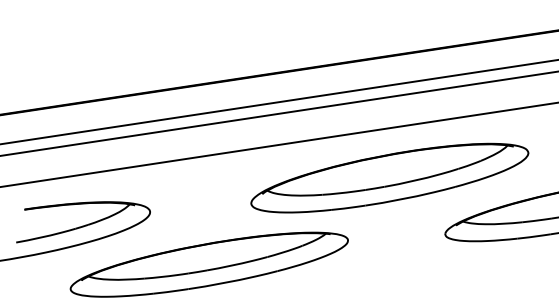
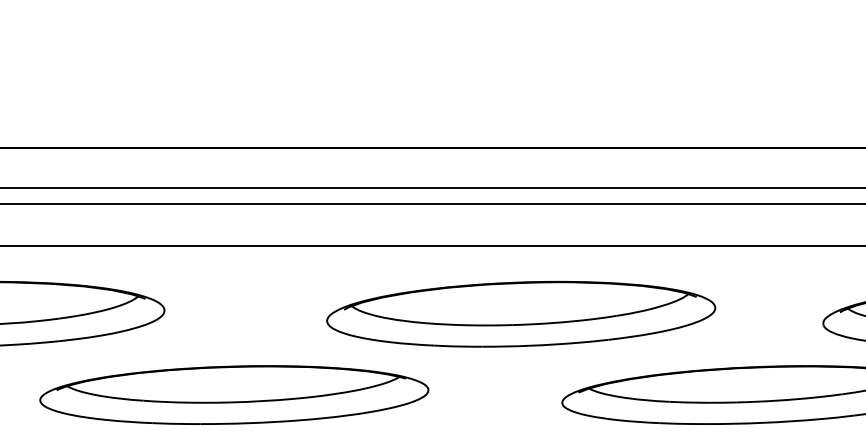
part: (389, 177) -> (521, 313), moved

